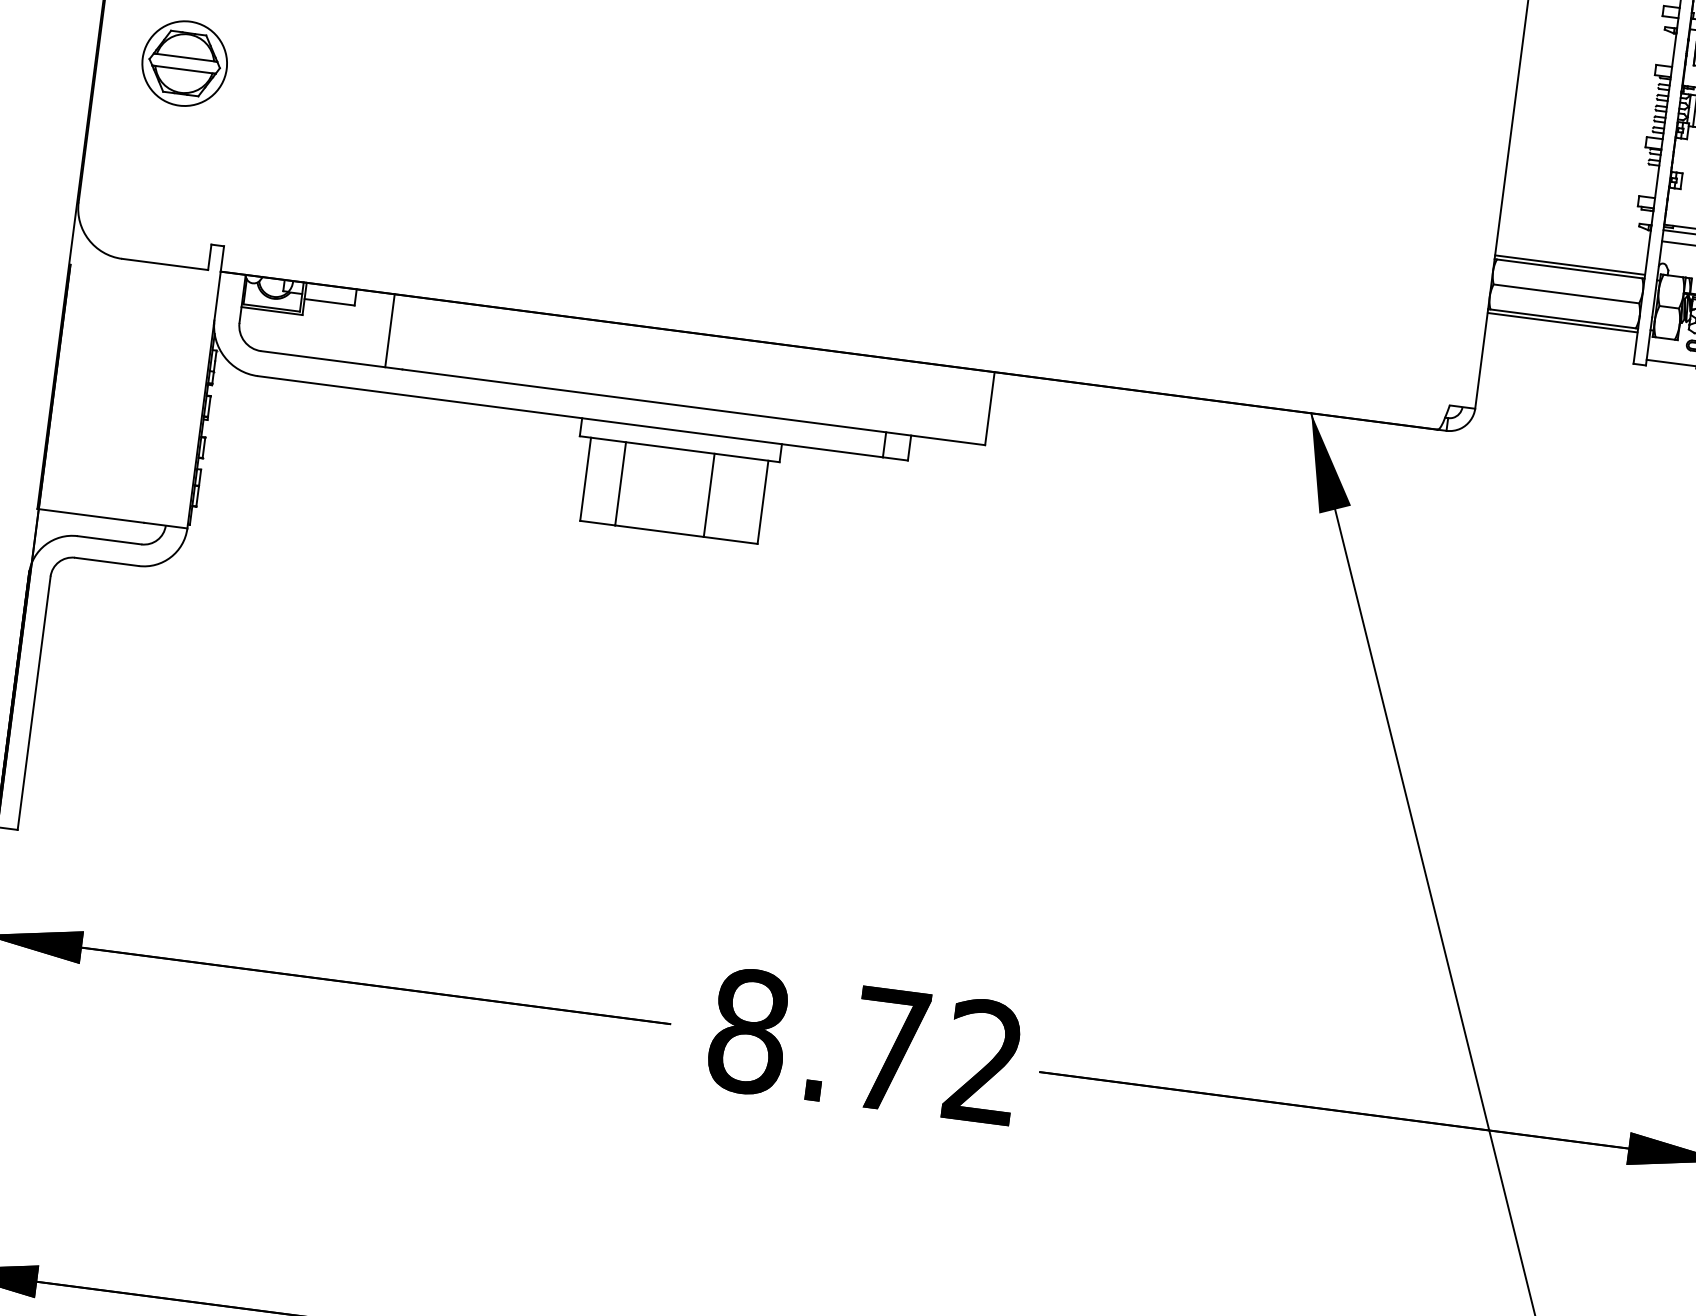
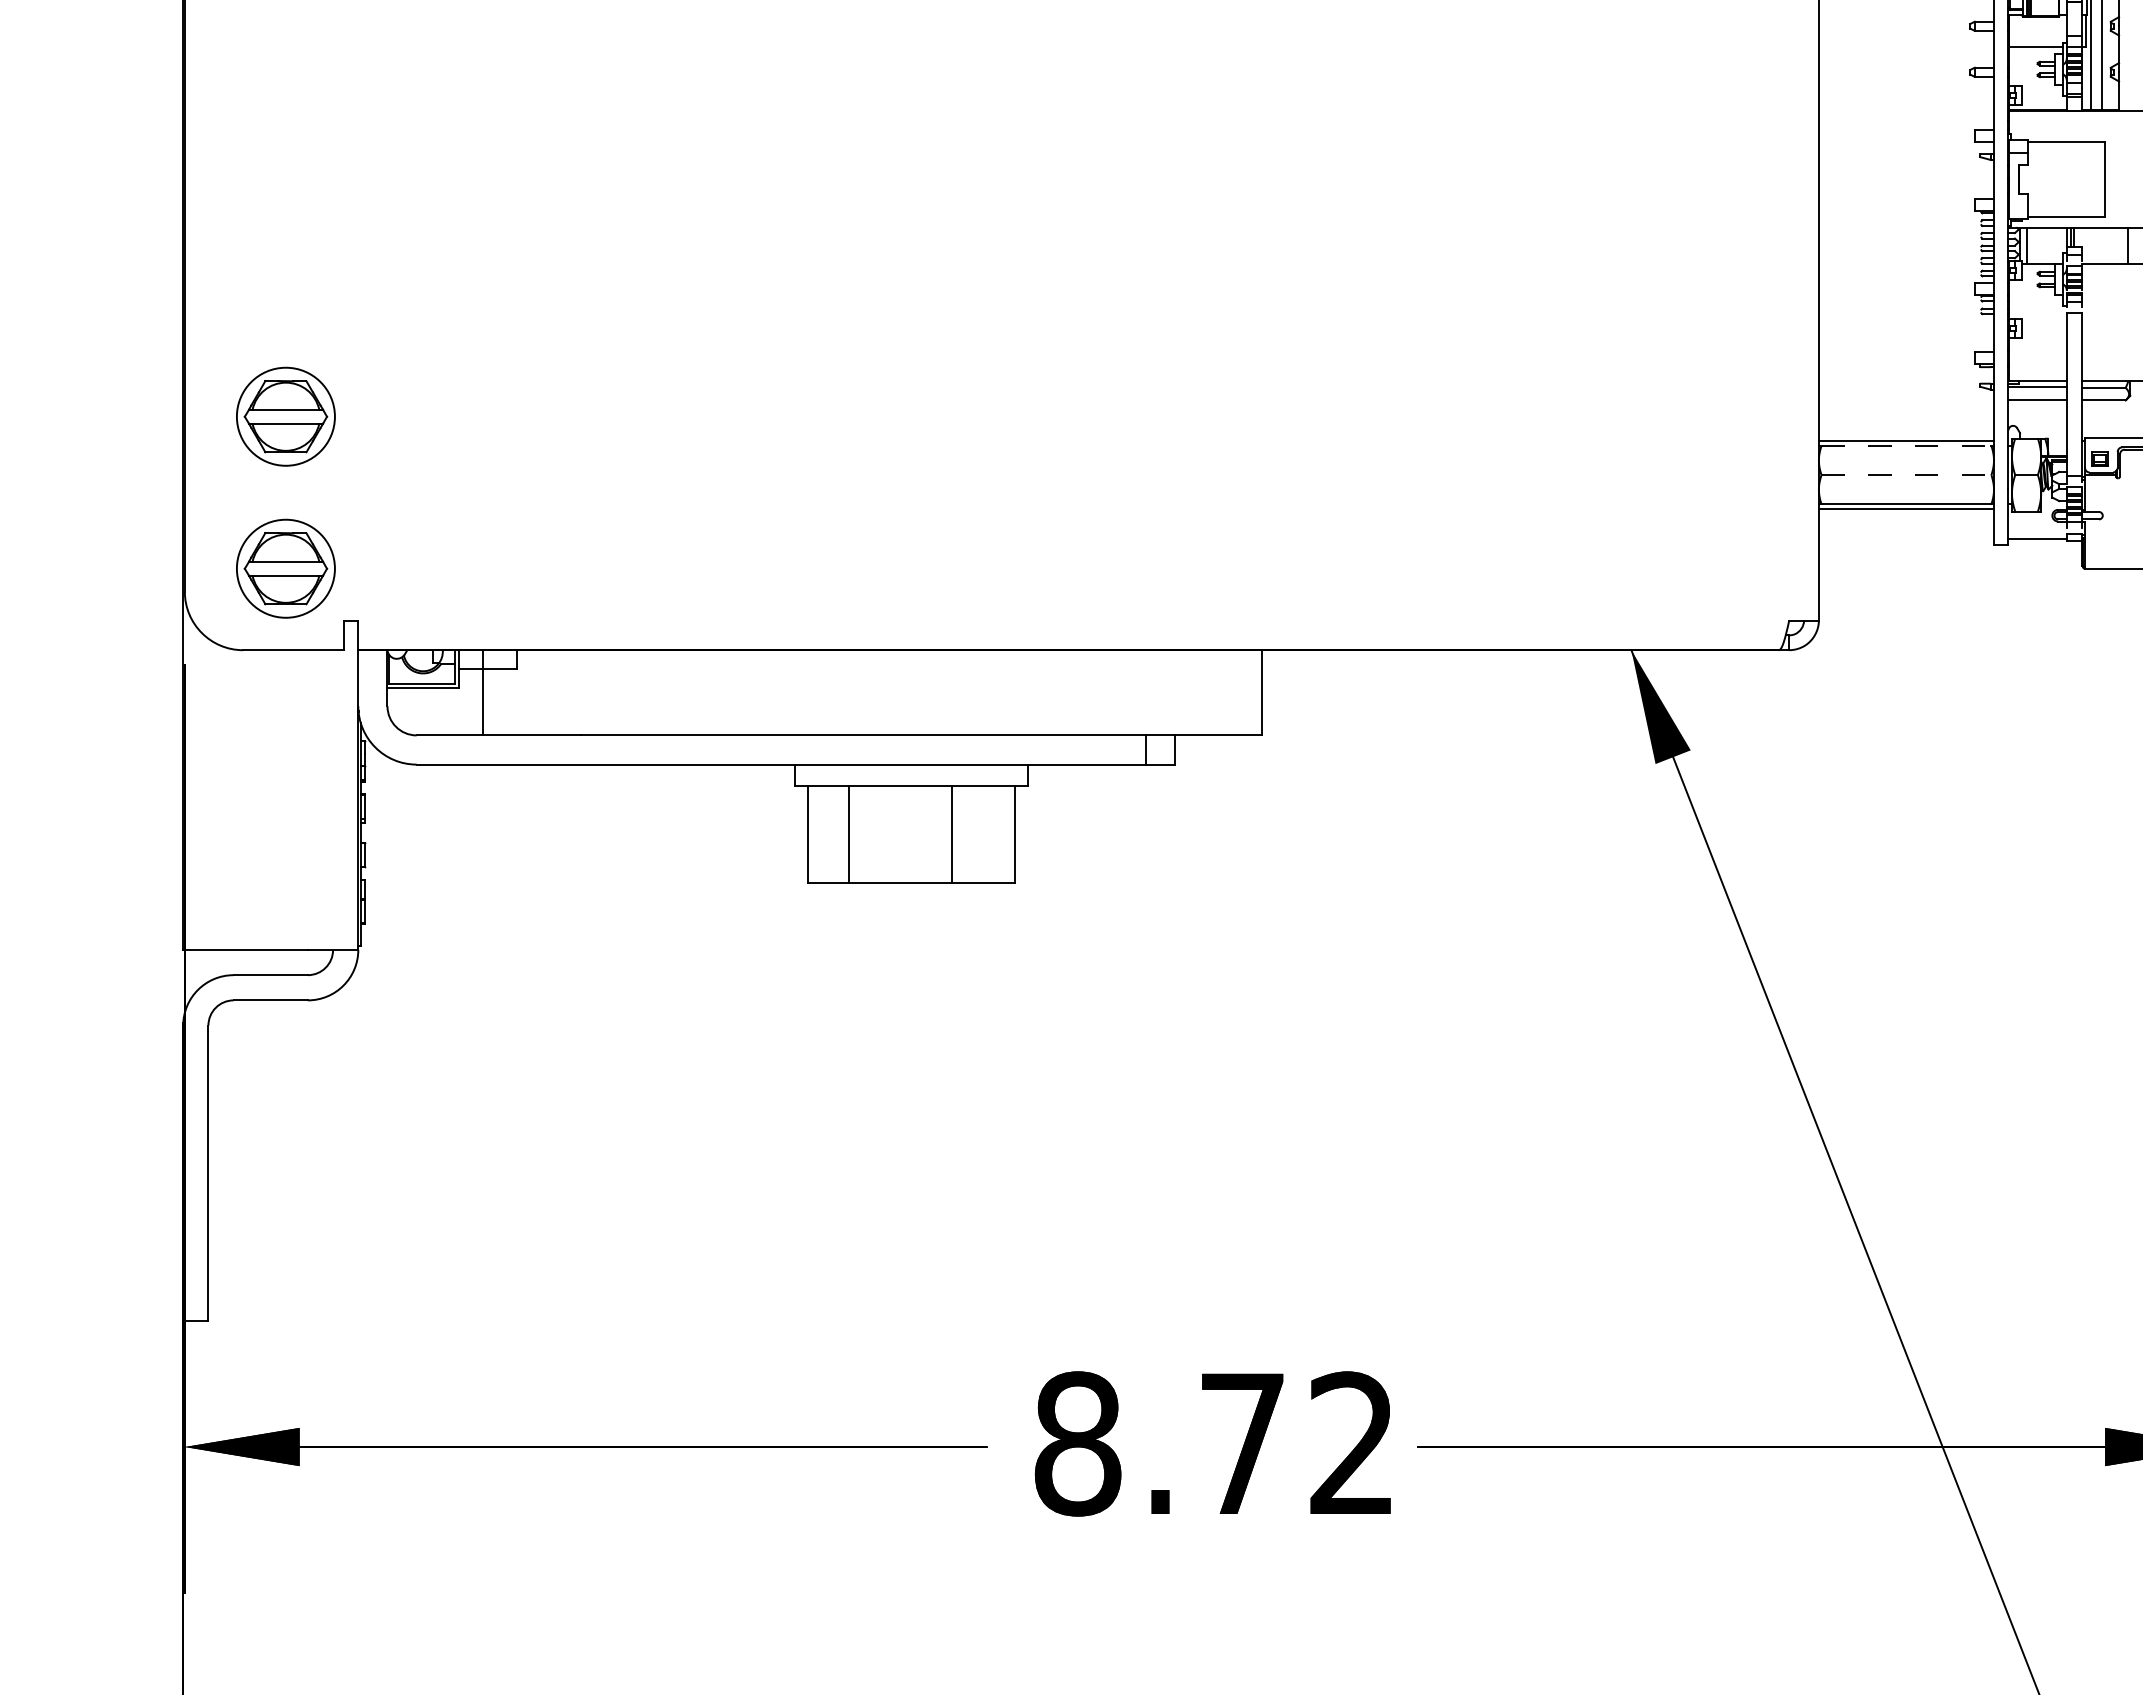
part: (167, 193) -> (285, 568), added
line: (1569, 268) -> (1906, 445), solid -> dashed
line: (1566, 294) -> (1906, 475), solid -> dashed
line: (390, 330) -> (483, 692), moved

